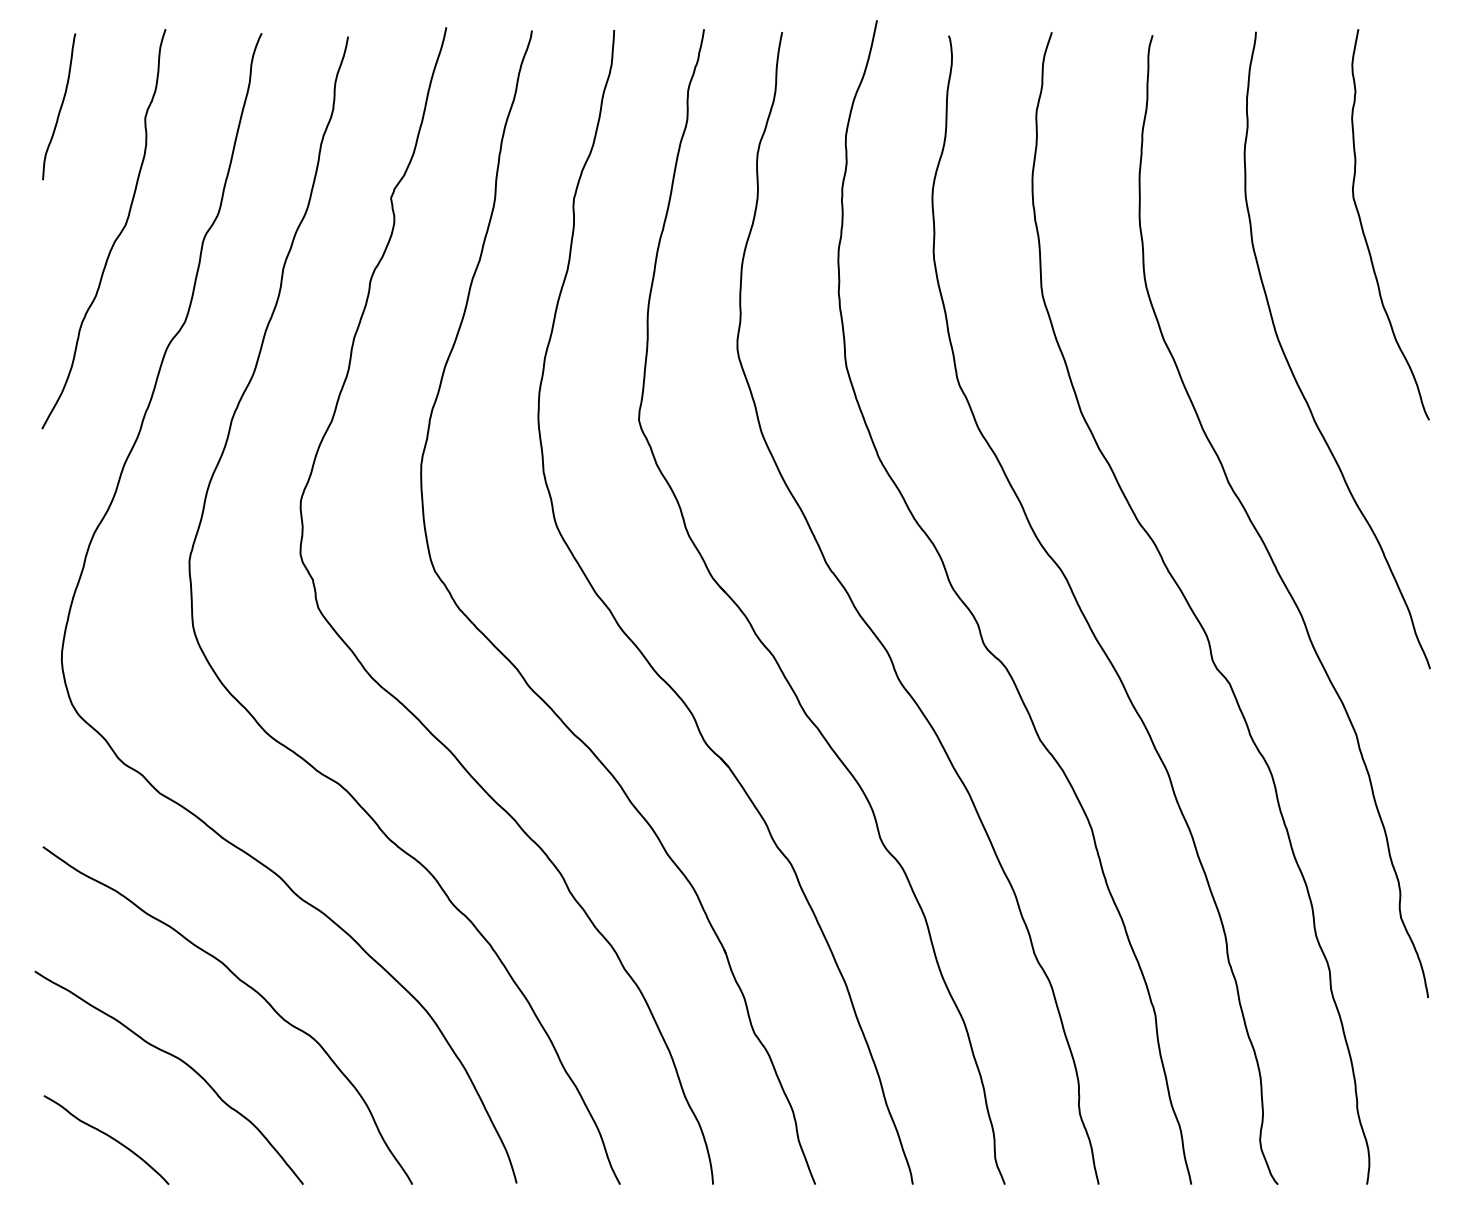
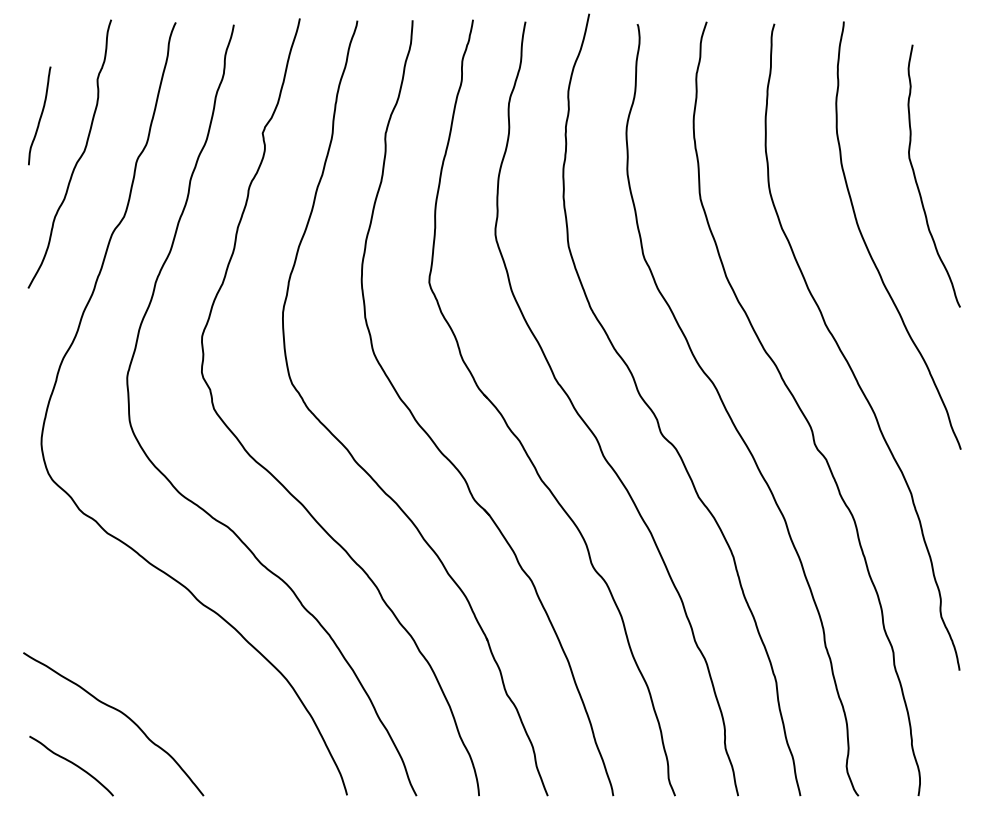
curve: (60, 106) -> (40, 115), moved
curve: (1364, 228) -> (916, 178), moved
curve: (247, 987) -> (166, 663), removed

